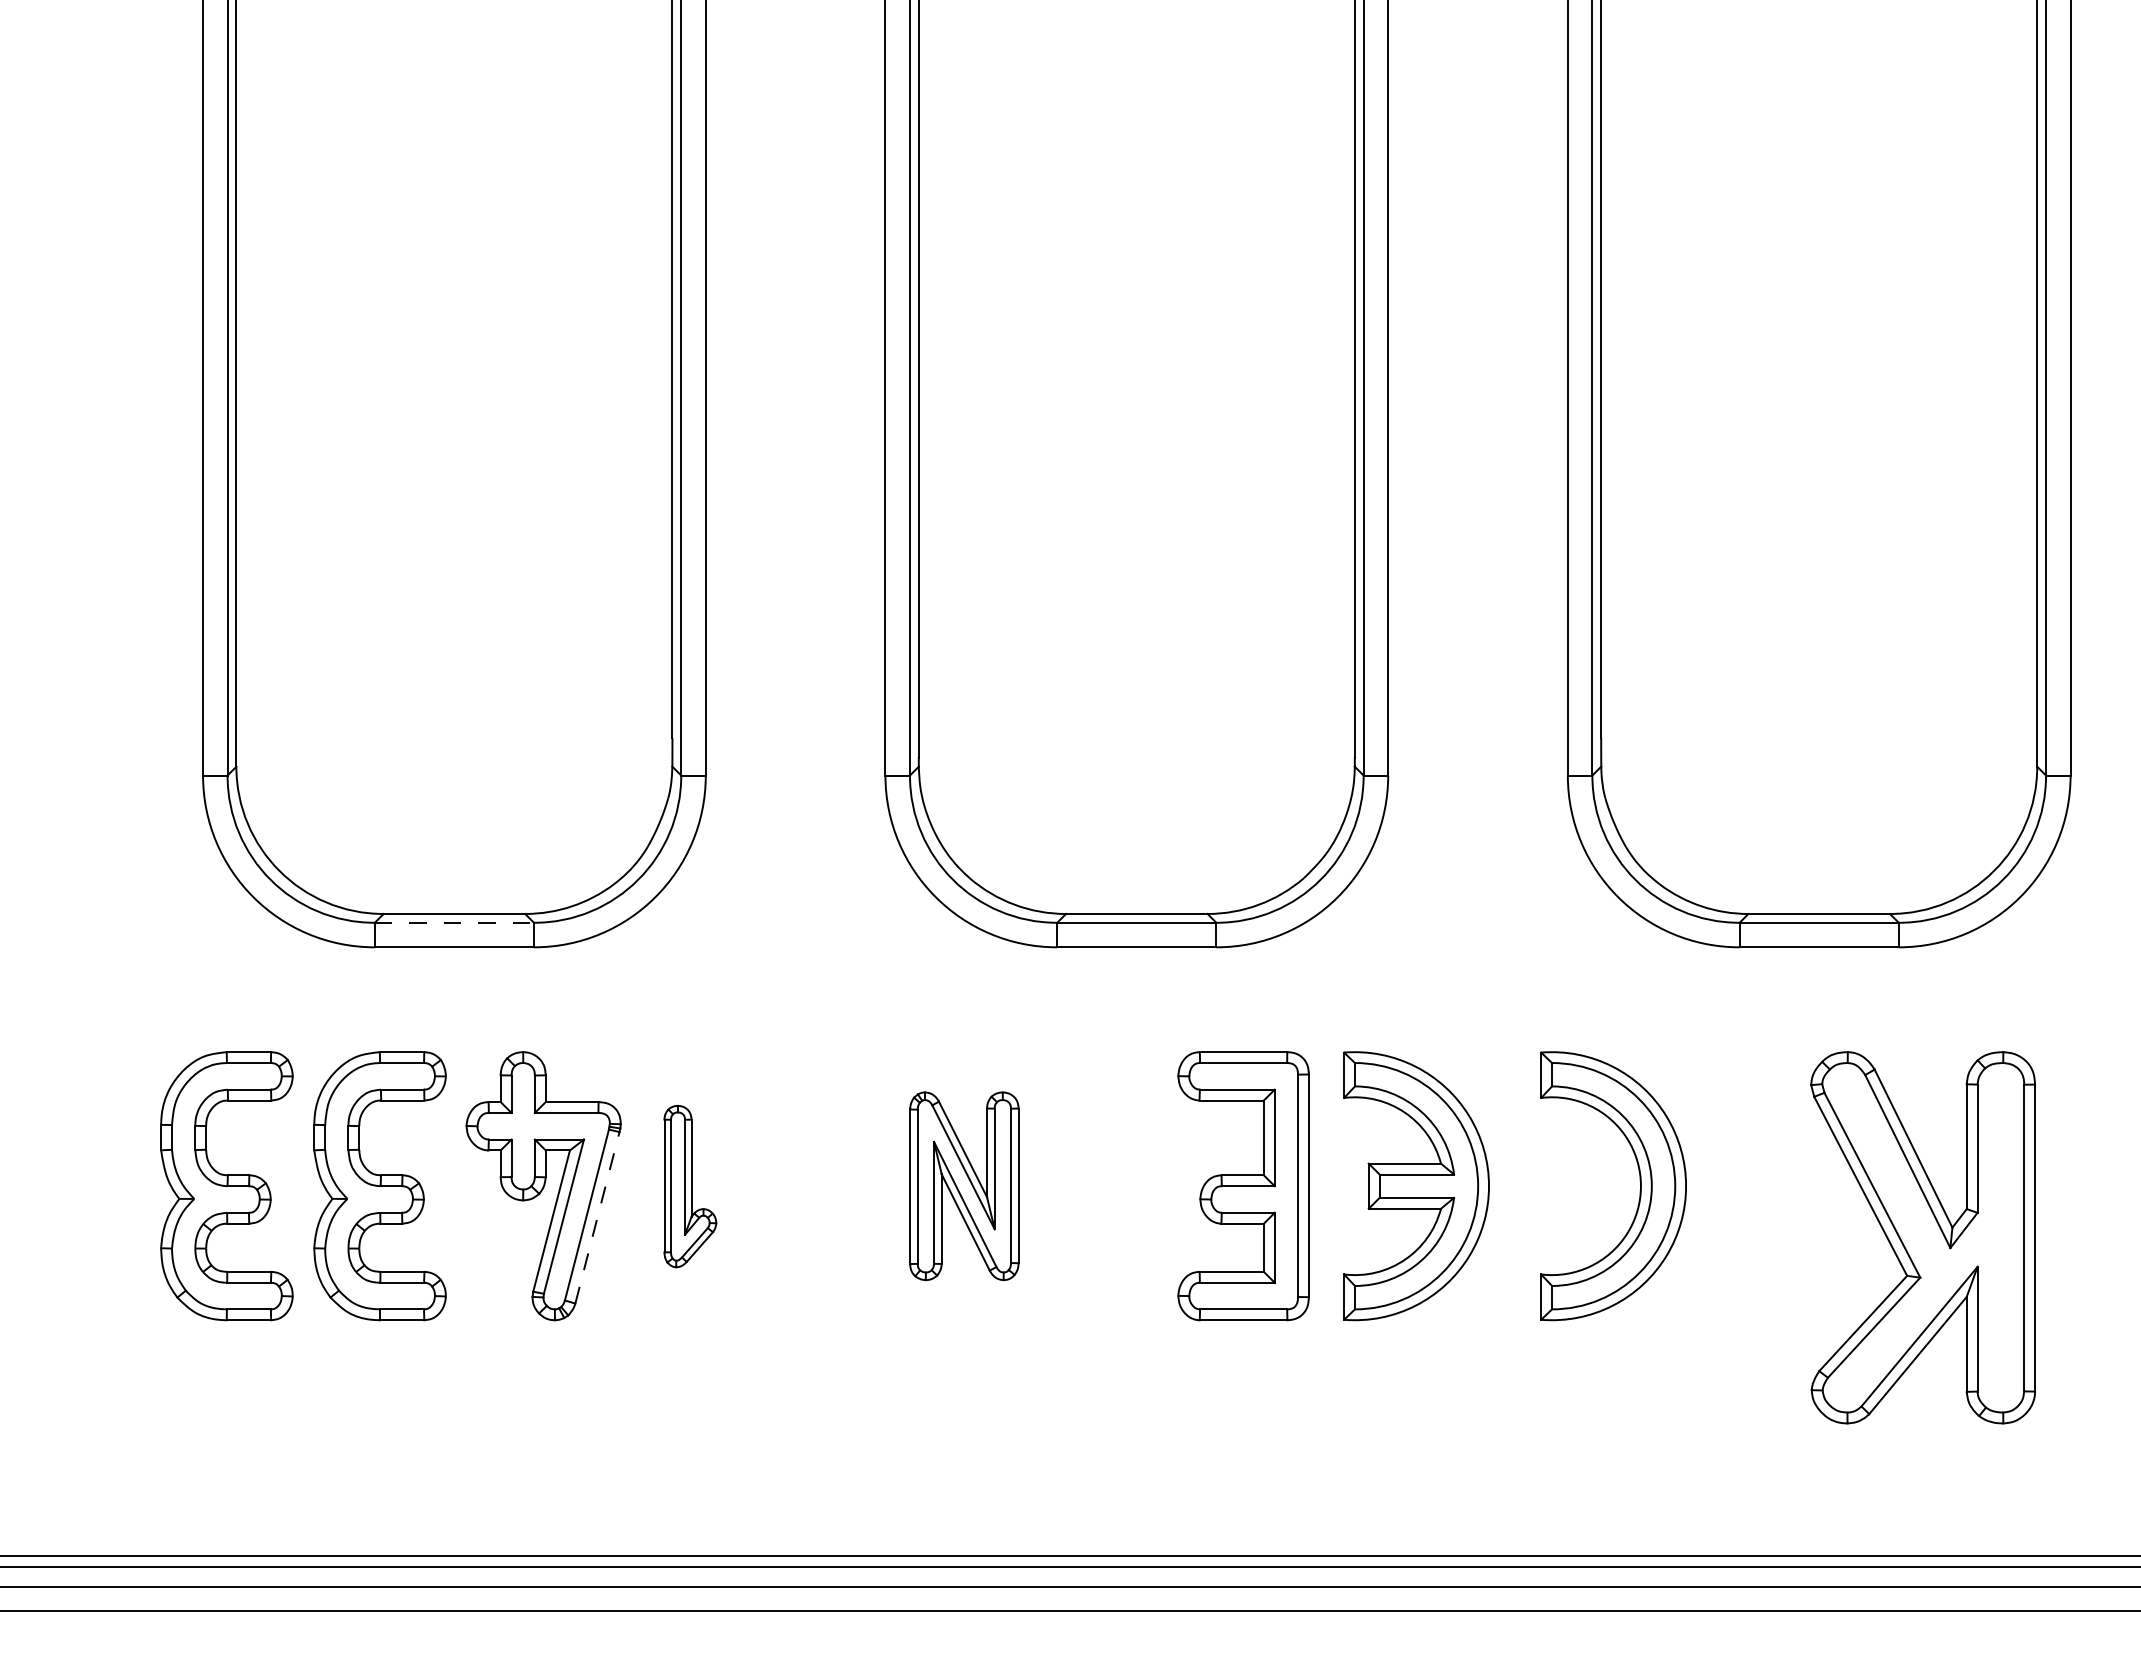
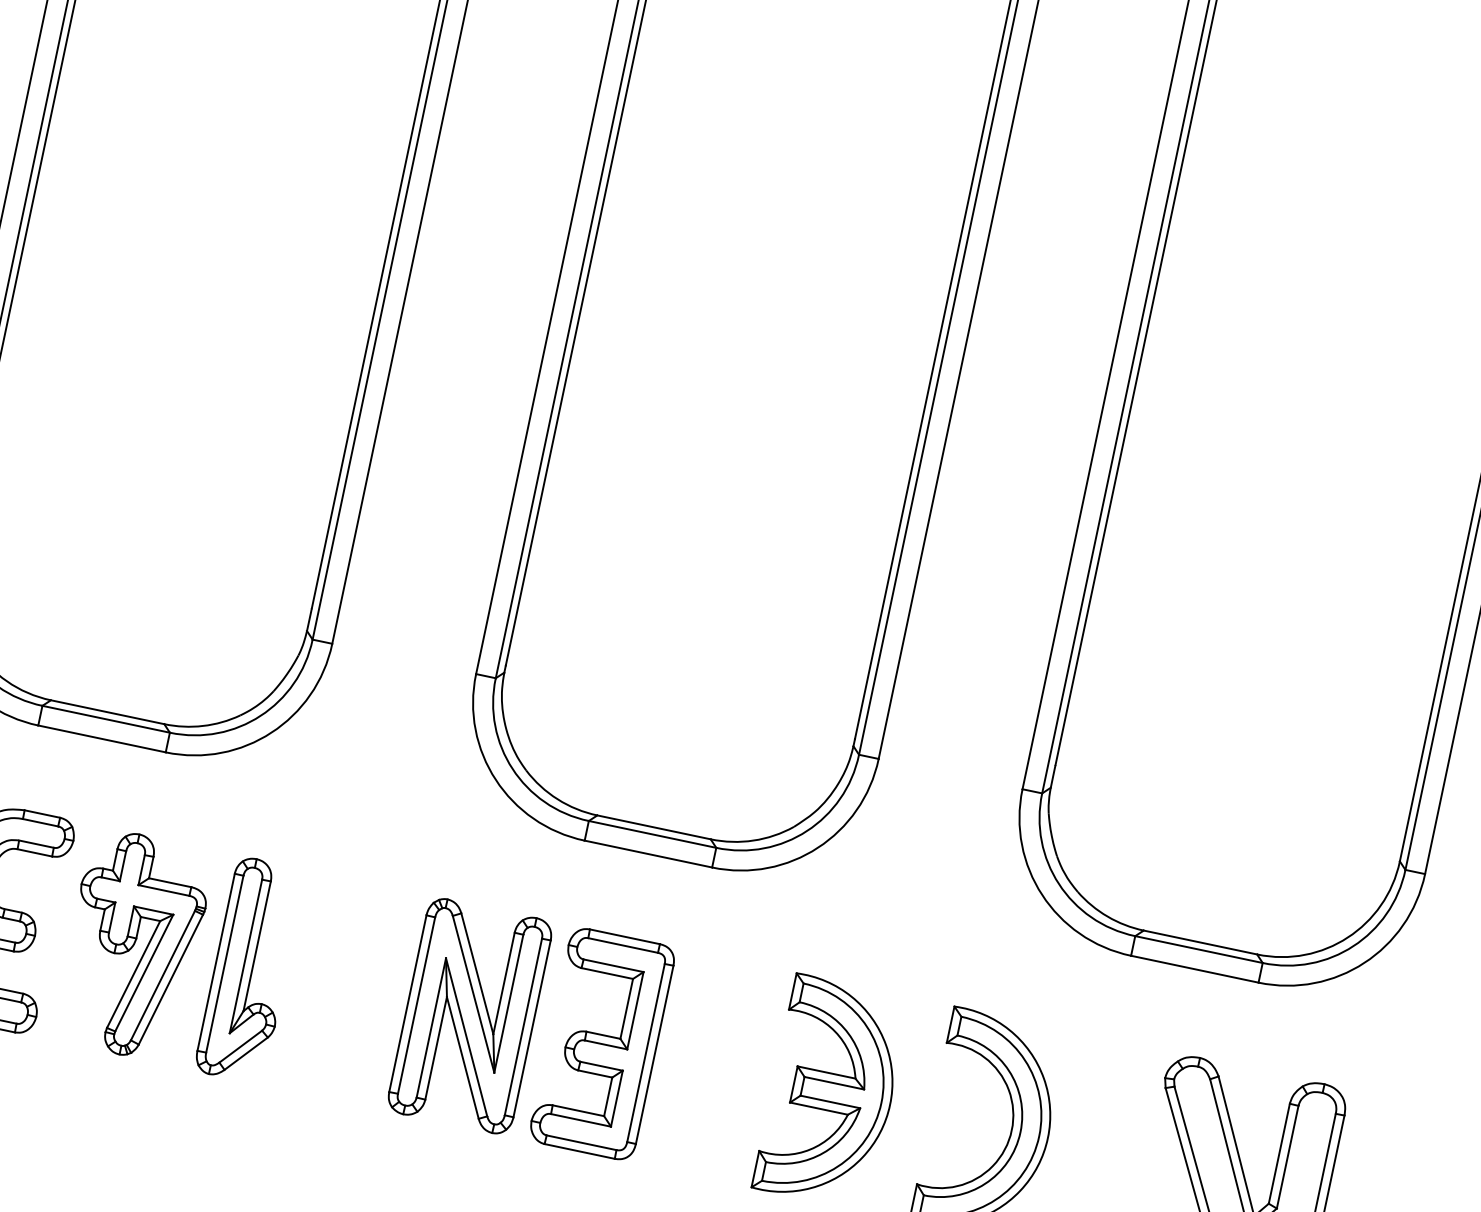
line: (454, 922) -> (106, 719), dashed -> solid
part: (690, 1186) -> (250, 970), size x1.67
part: (964, 1186) -> (470, 1016), size x1.43
part: (1243, 1186) -> (602, 1044), moved
line: (597, 1217) -> (171, 979), dashed -> solid

